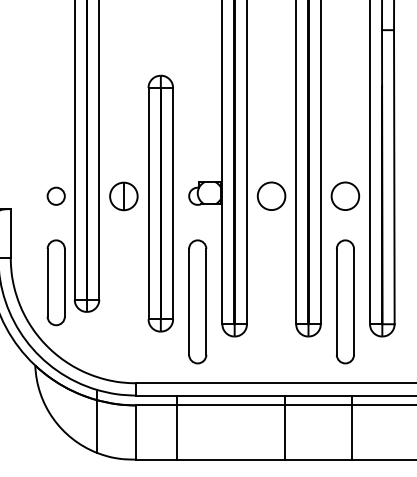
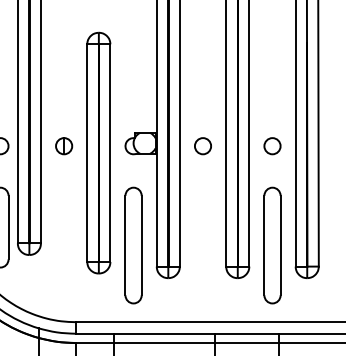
part: (123, 195) -> (63, 145), size x0.62
circle: (271, 195) -> (202, 145), size x0.62
circle: (345, 195) -> (272, 145), size x0.62

